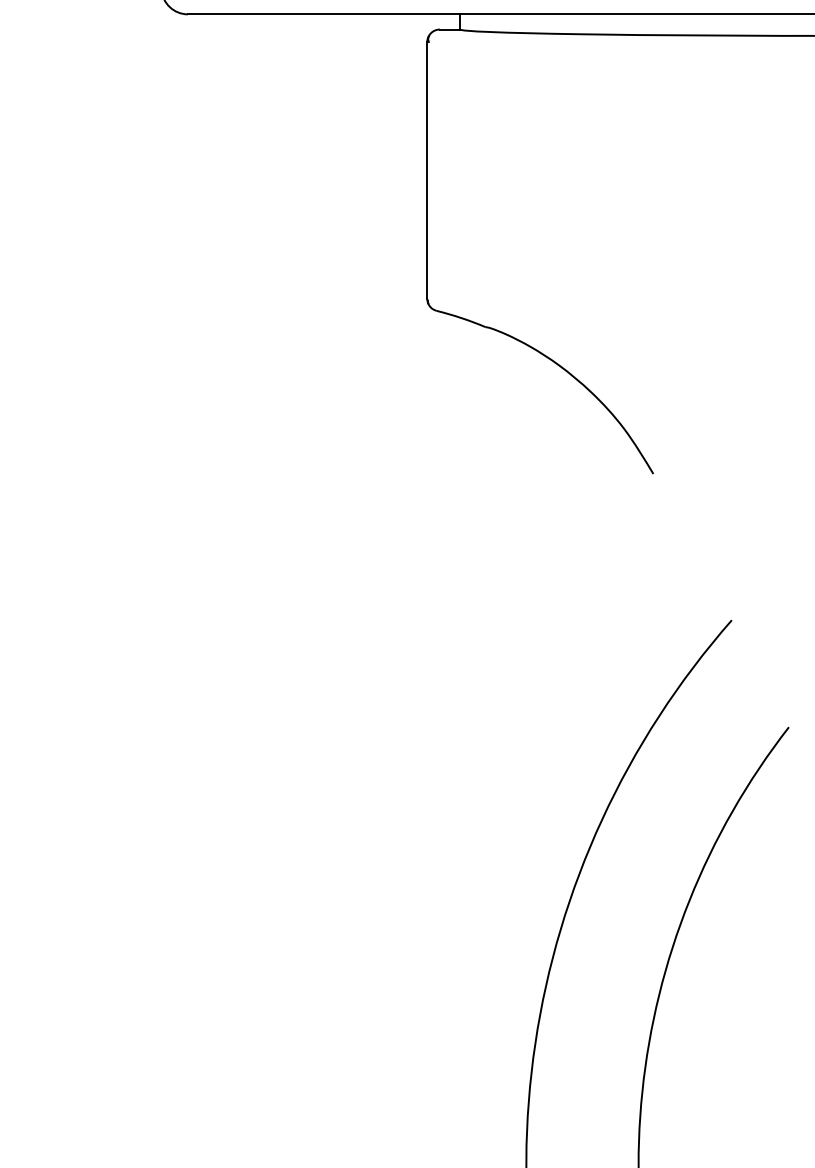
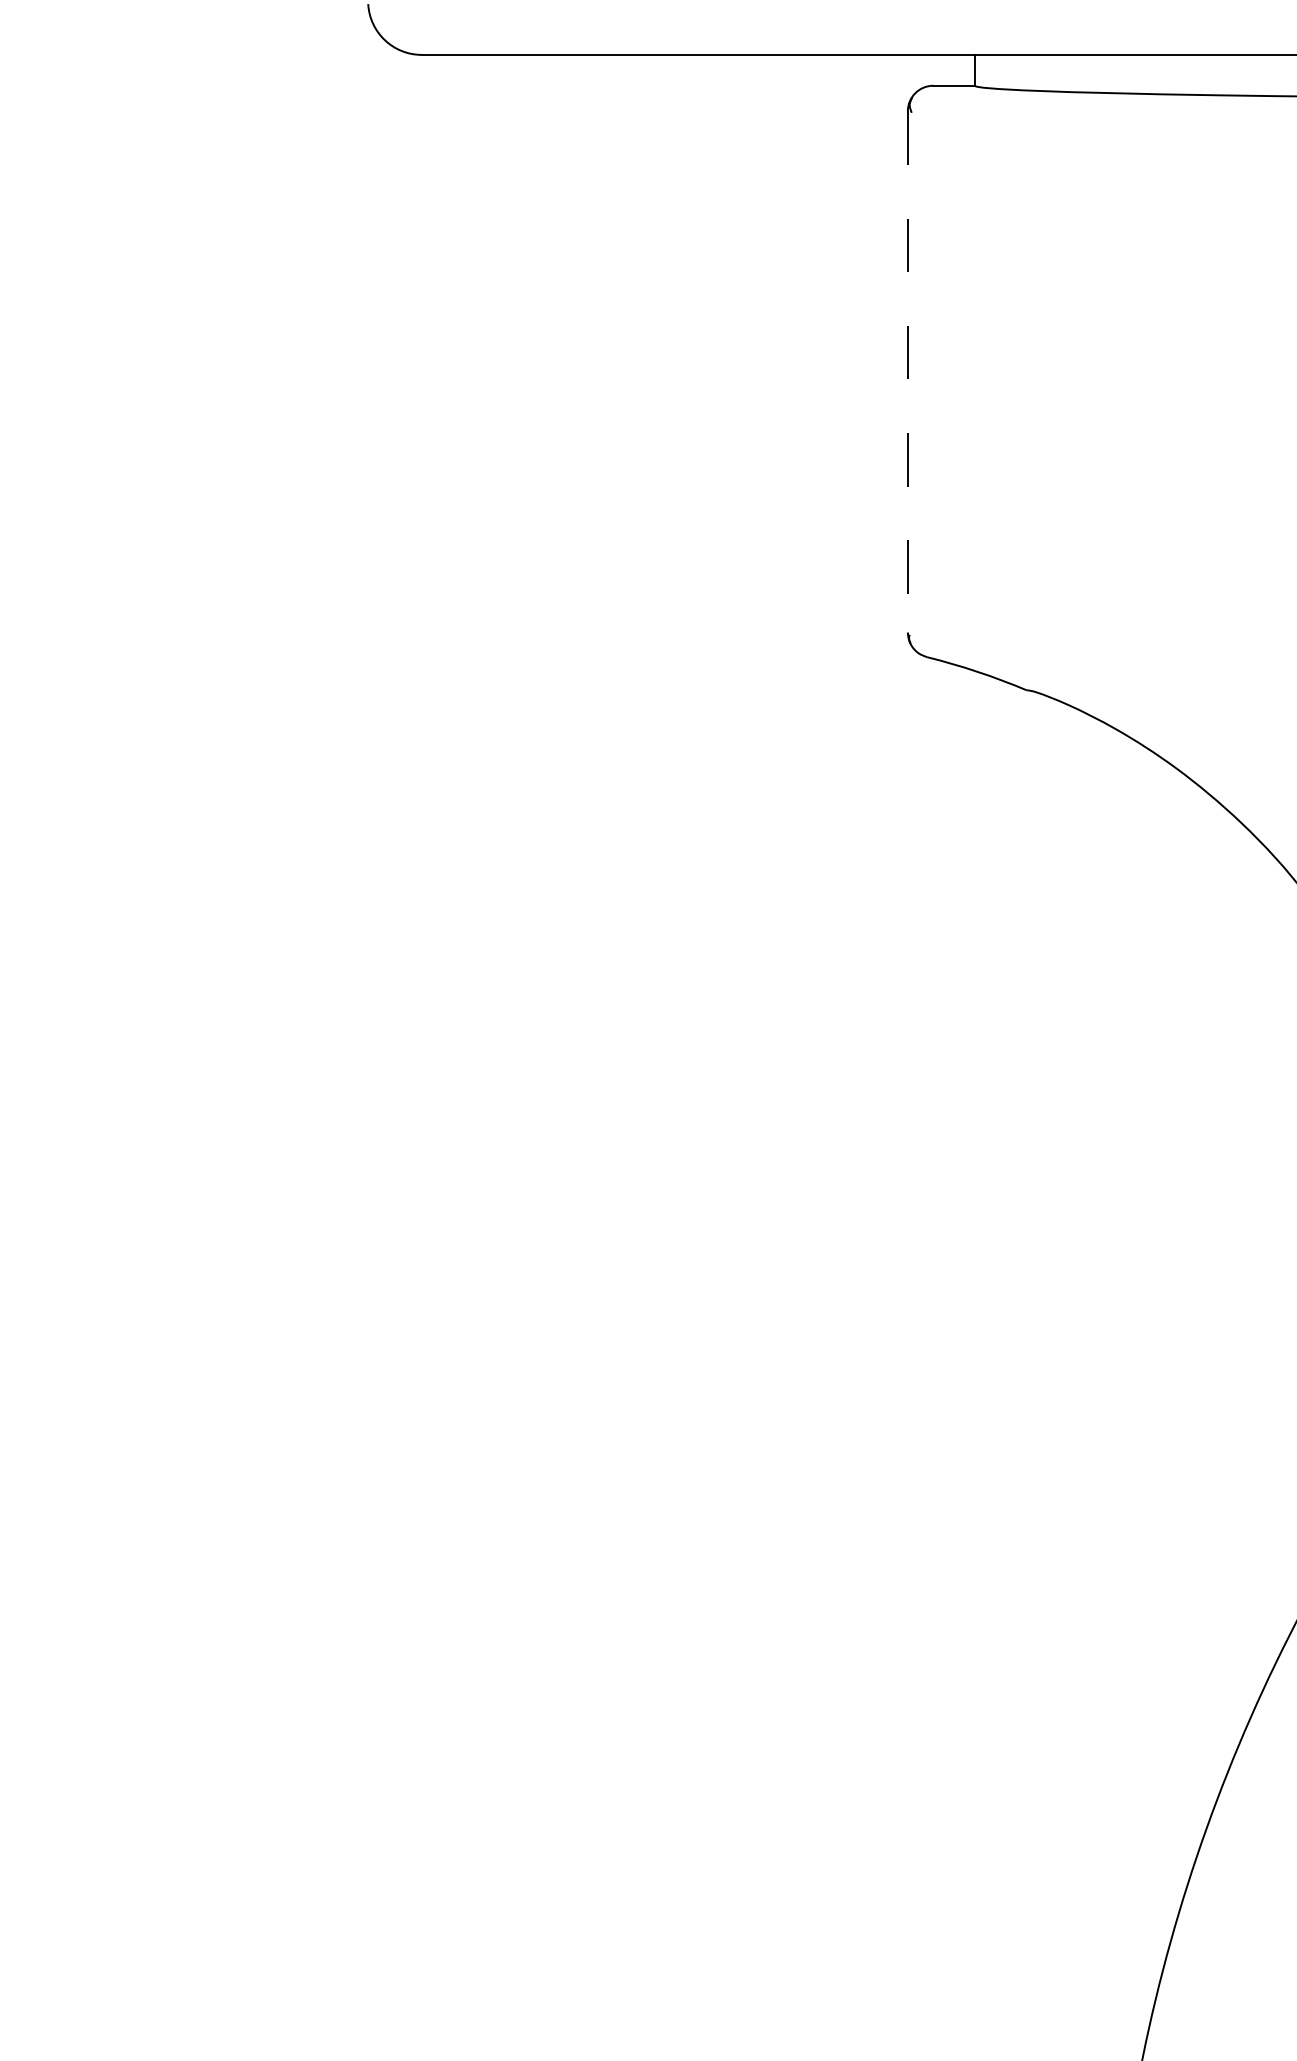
line: (427, 170) -> (908, 372), solid -> dashed

